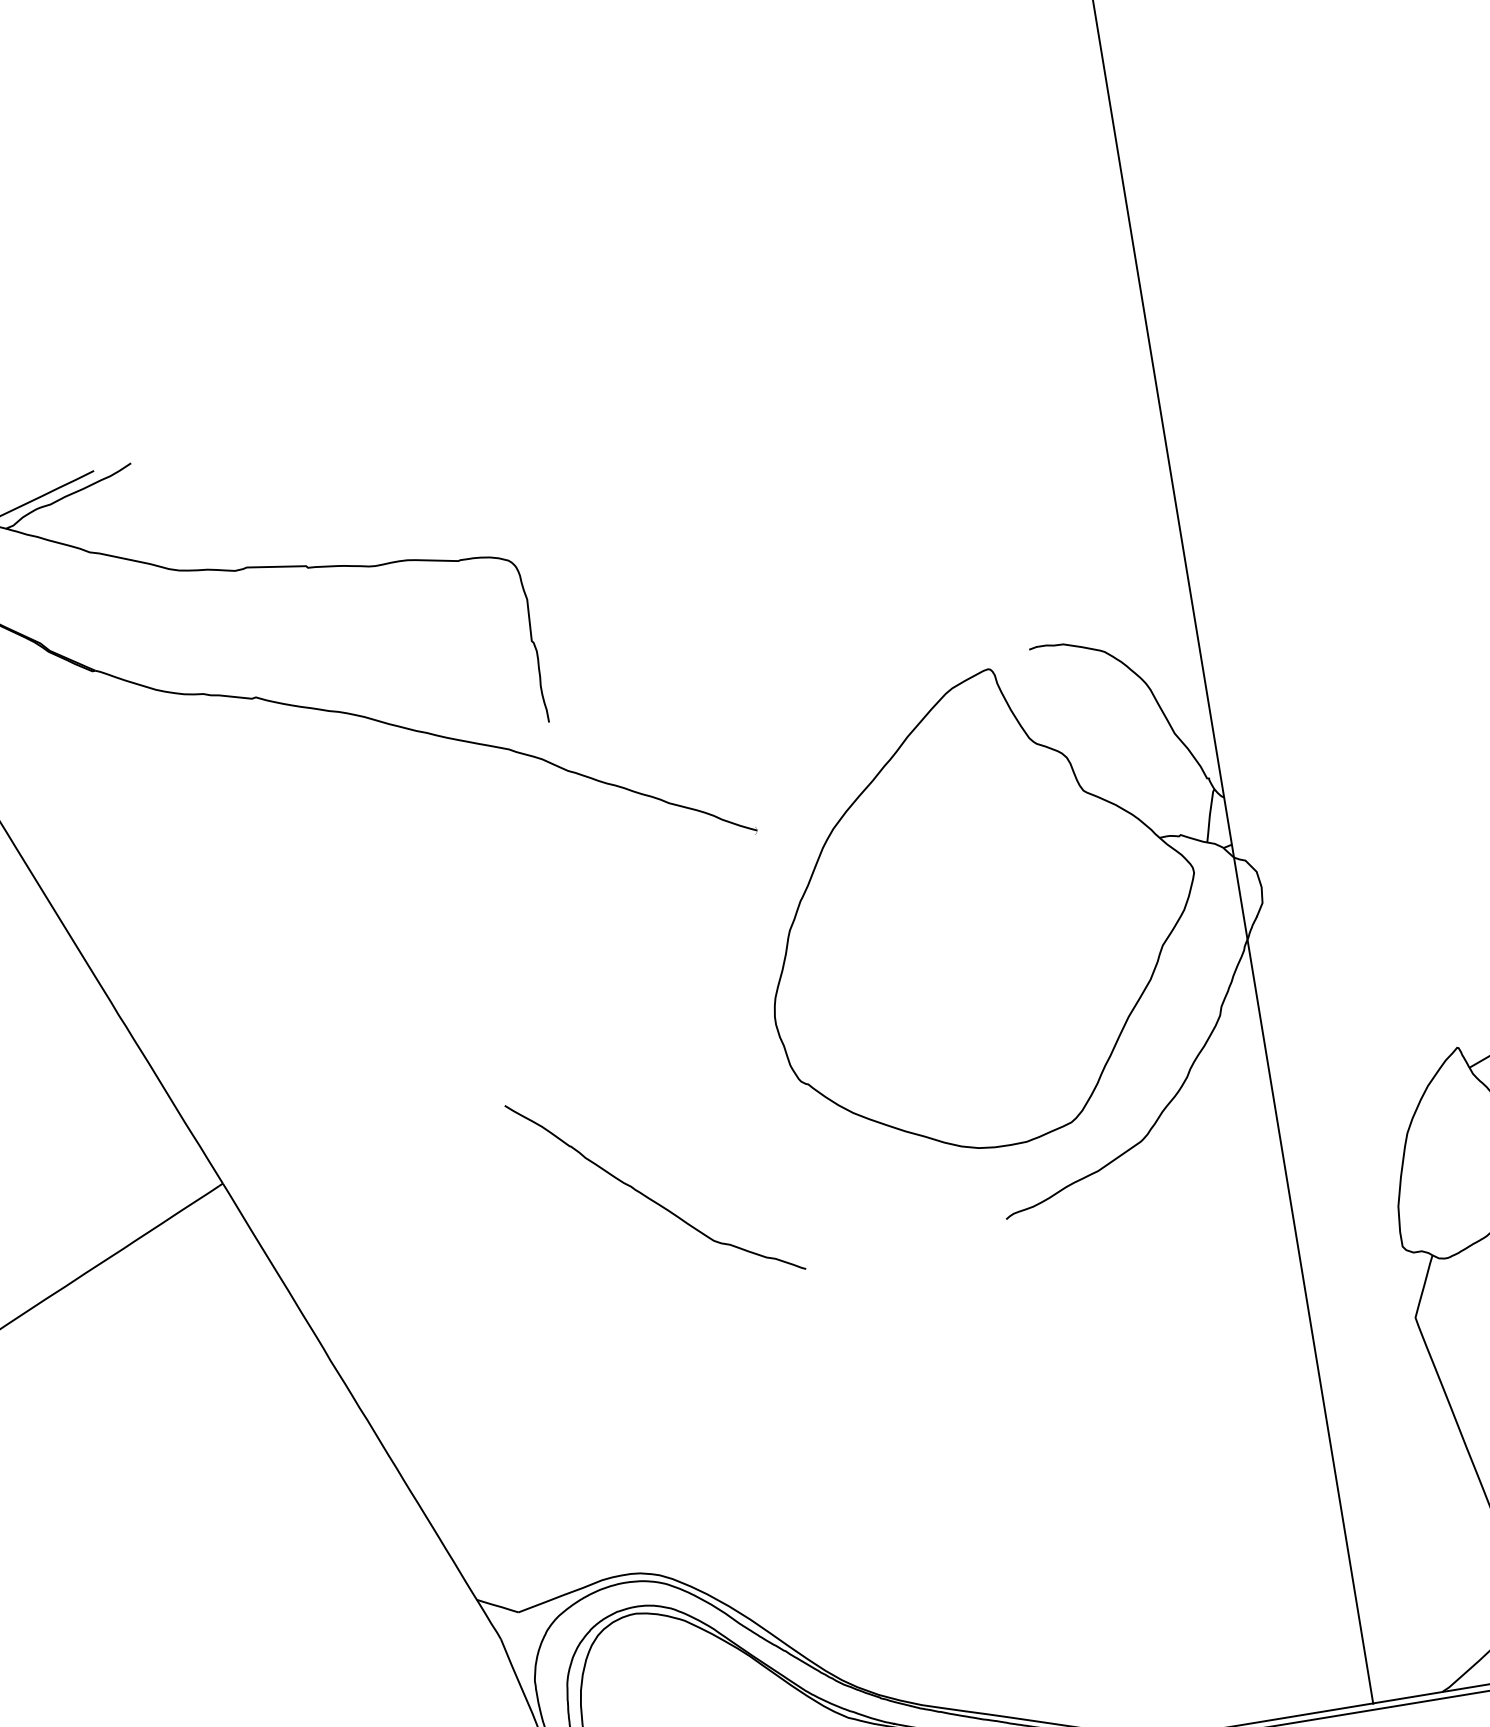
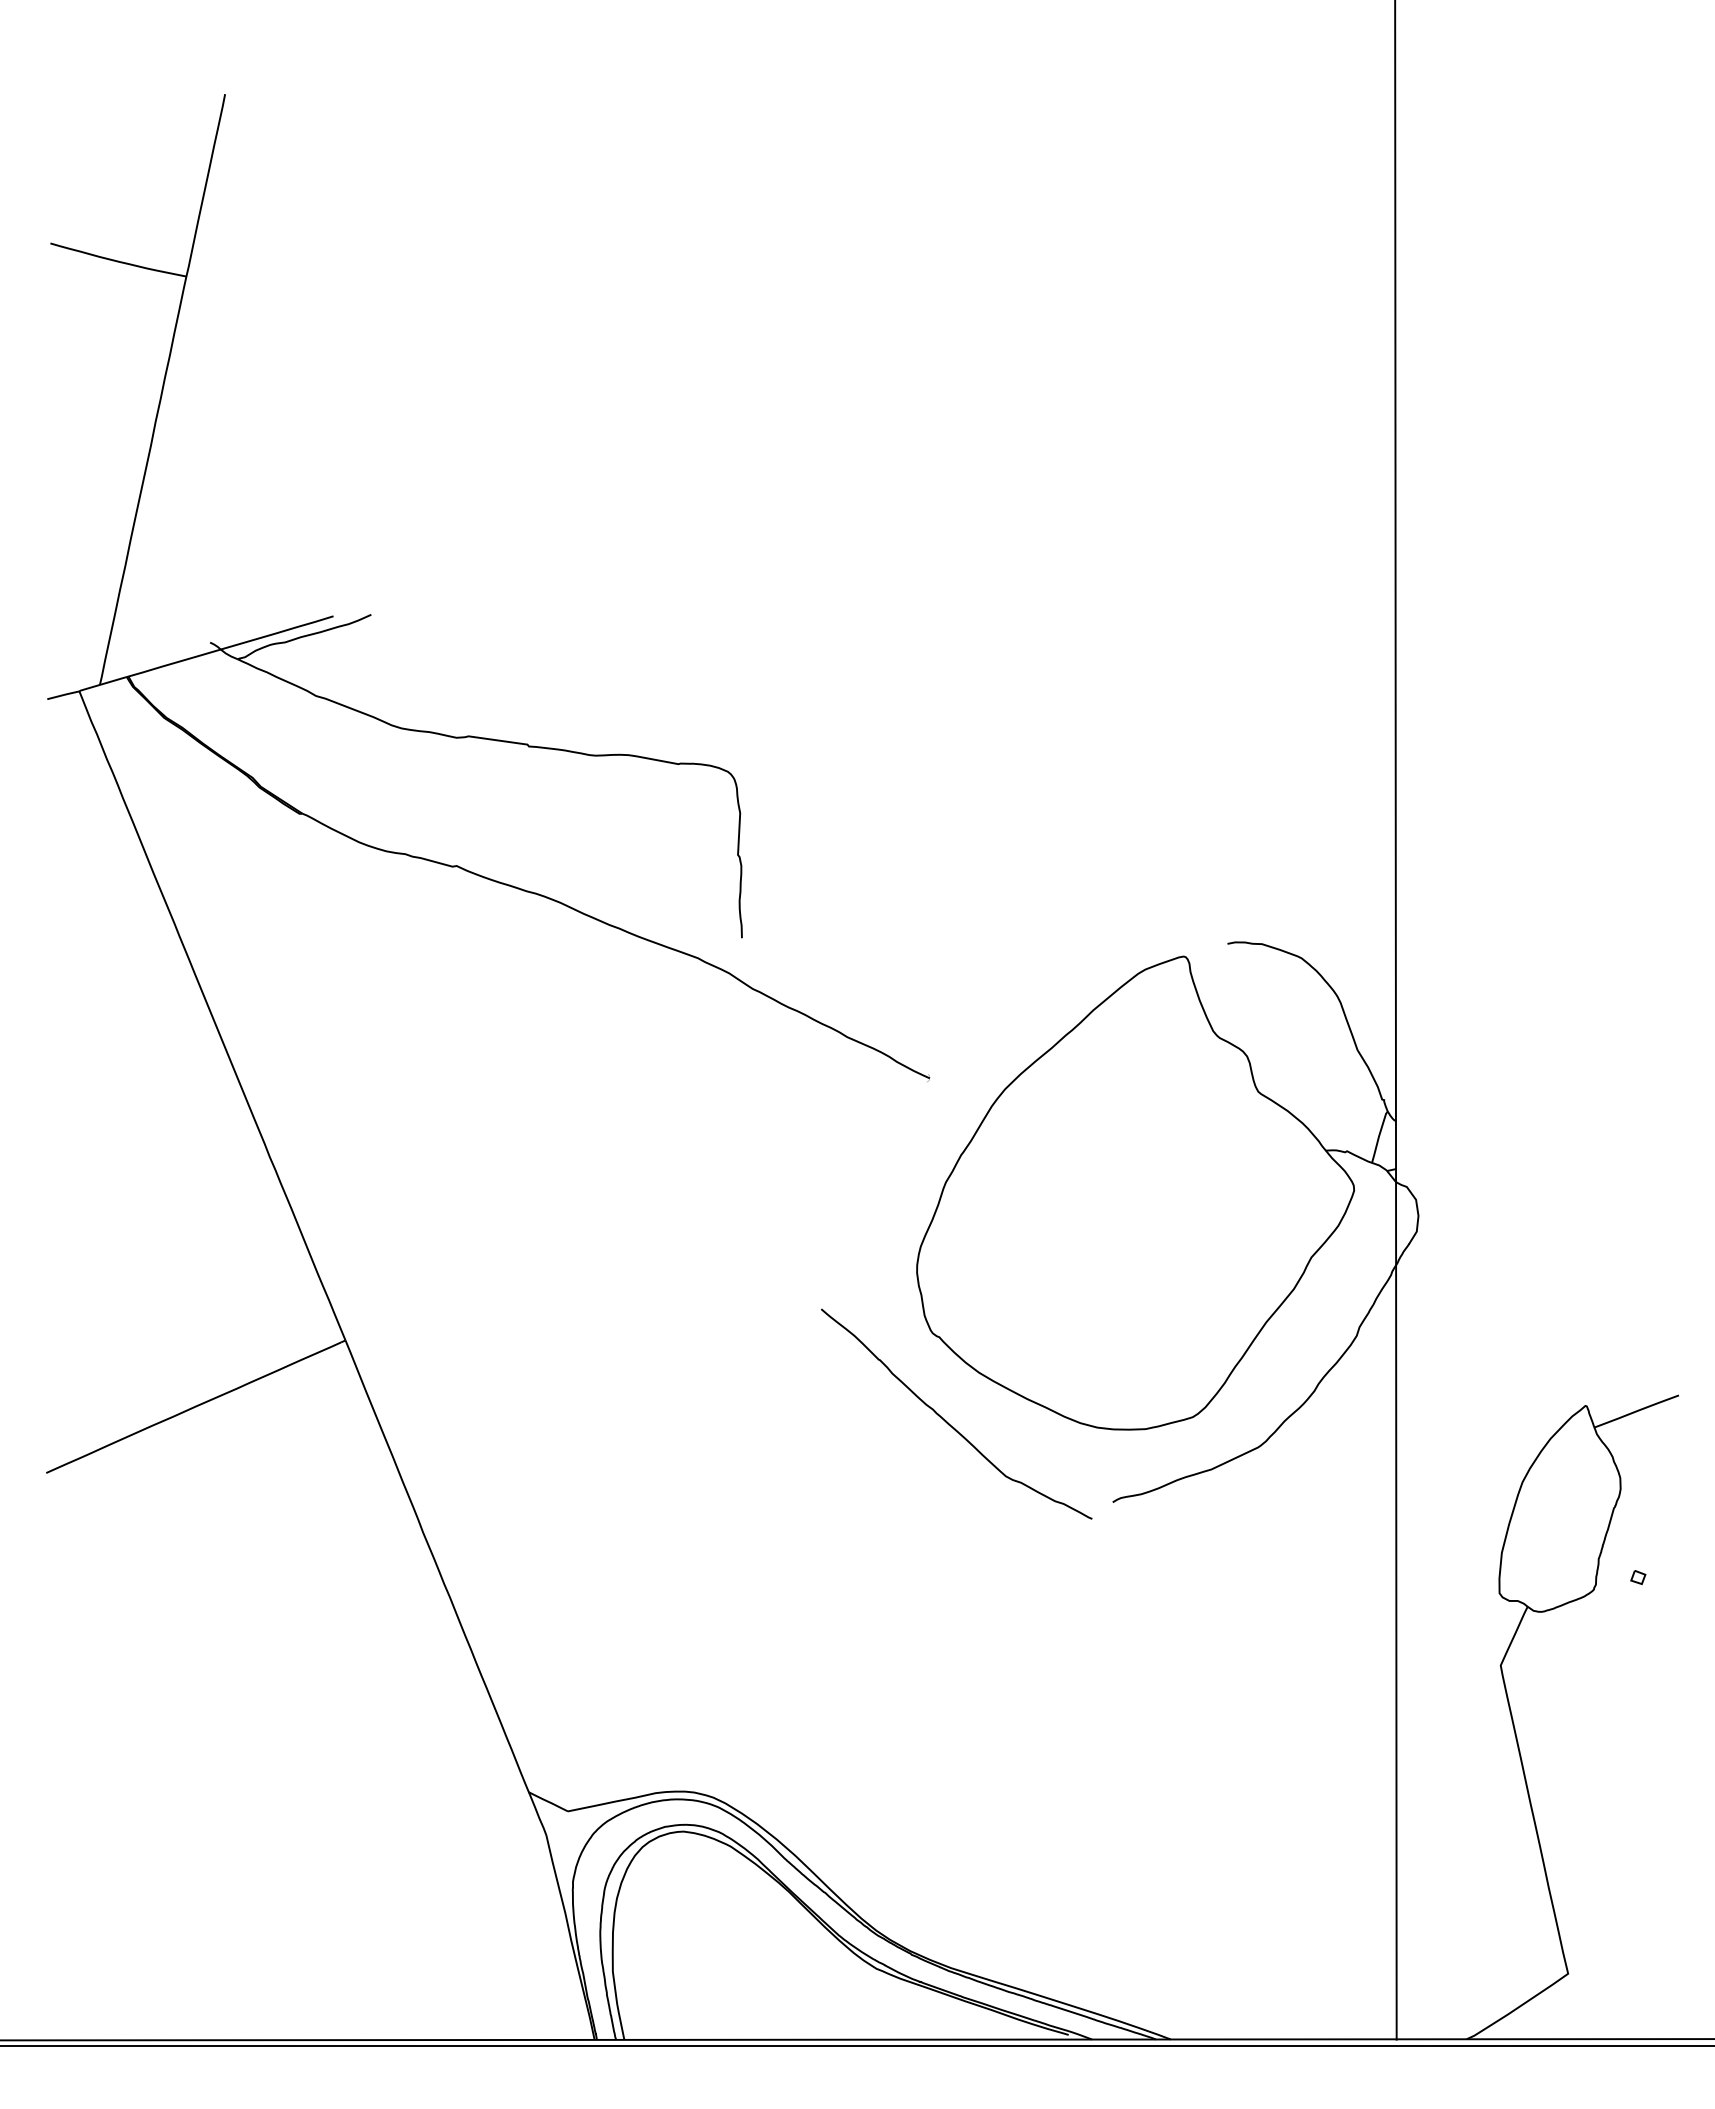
curve: (647, 1196) -> (947, 1421), moved

